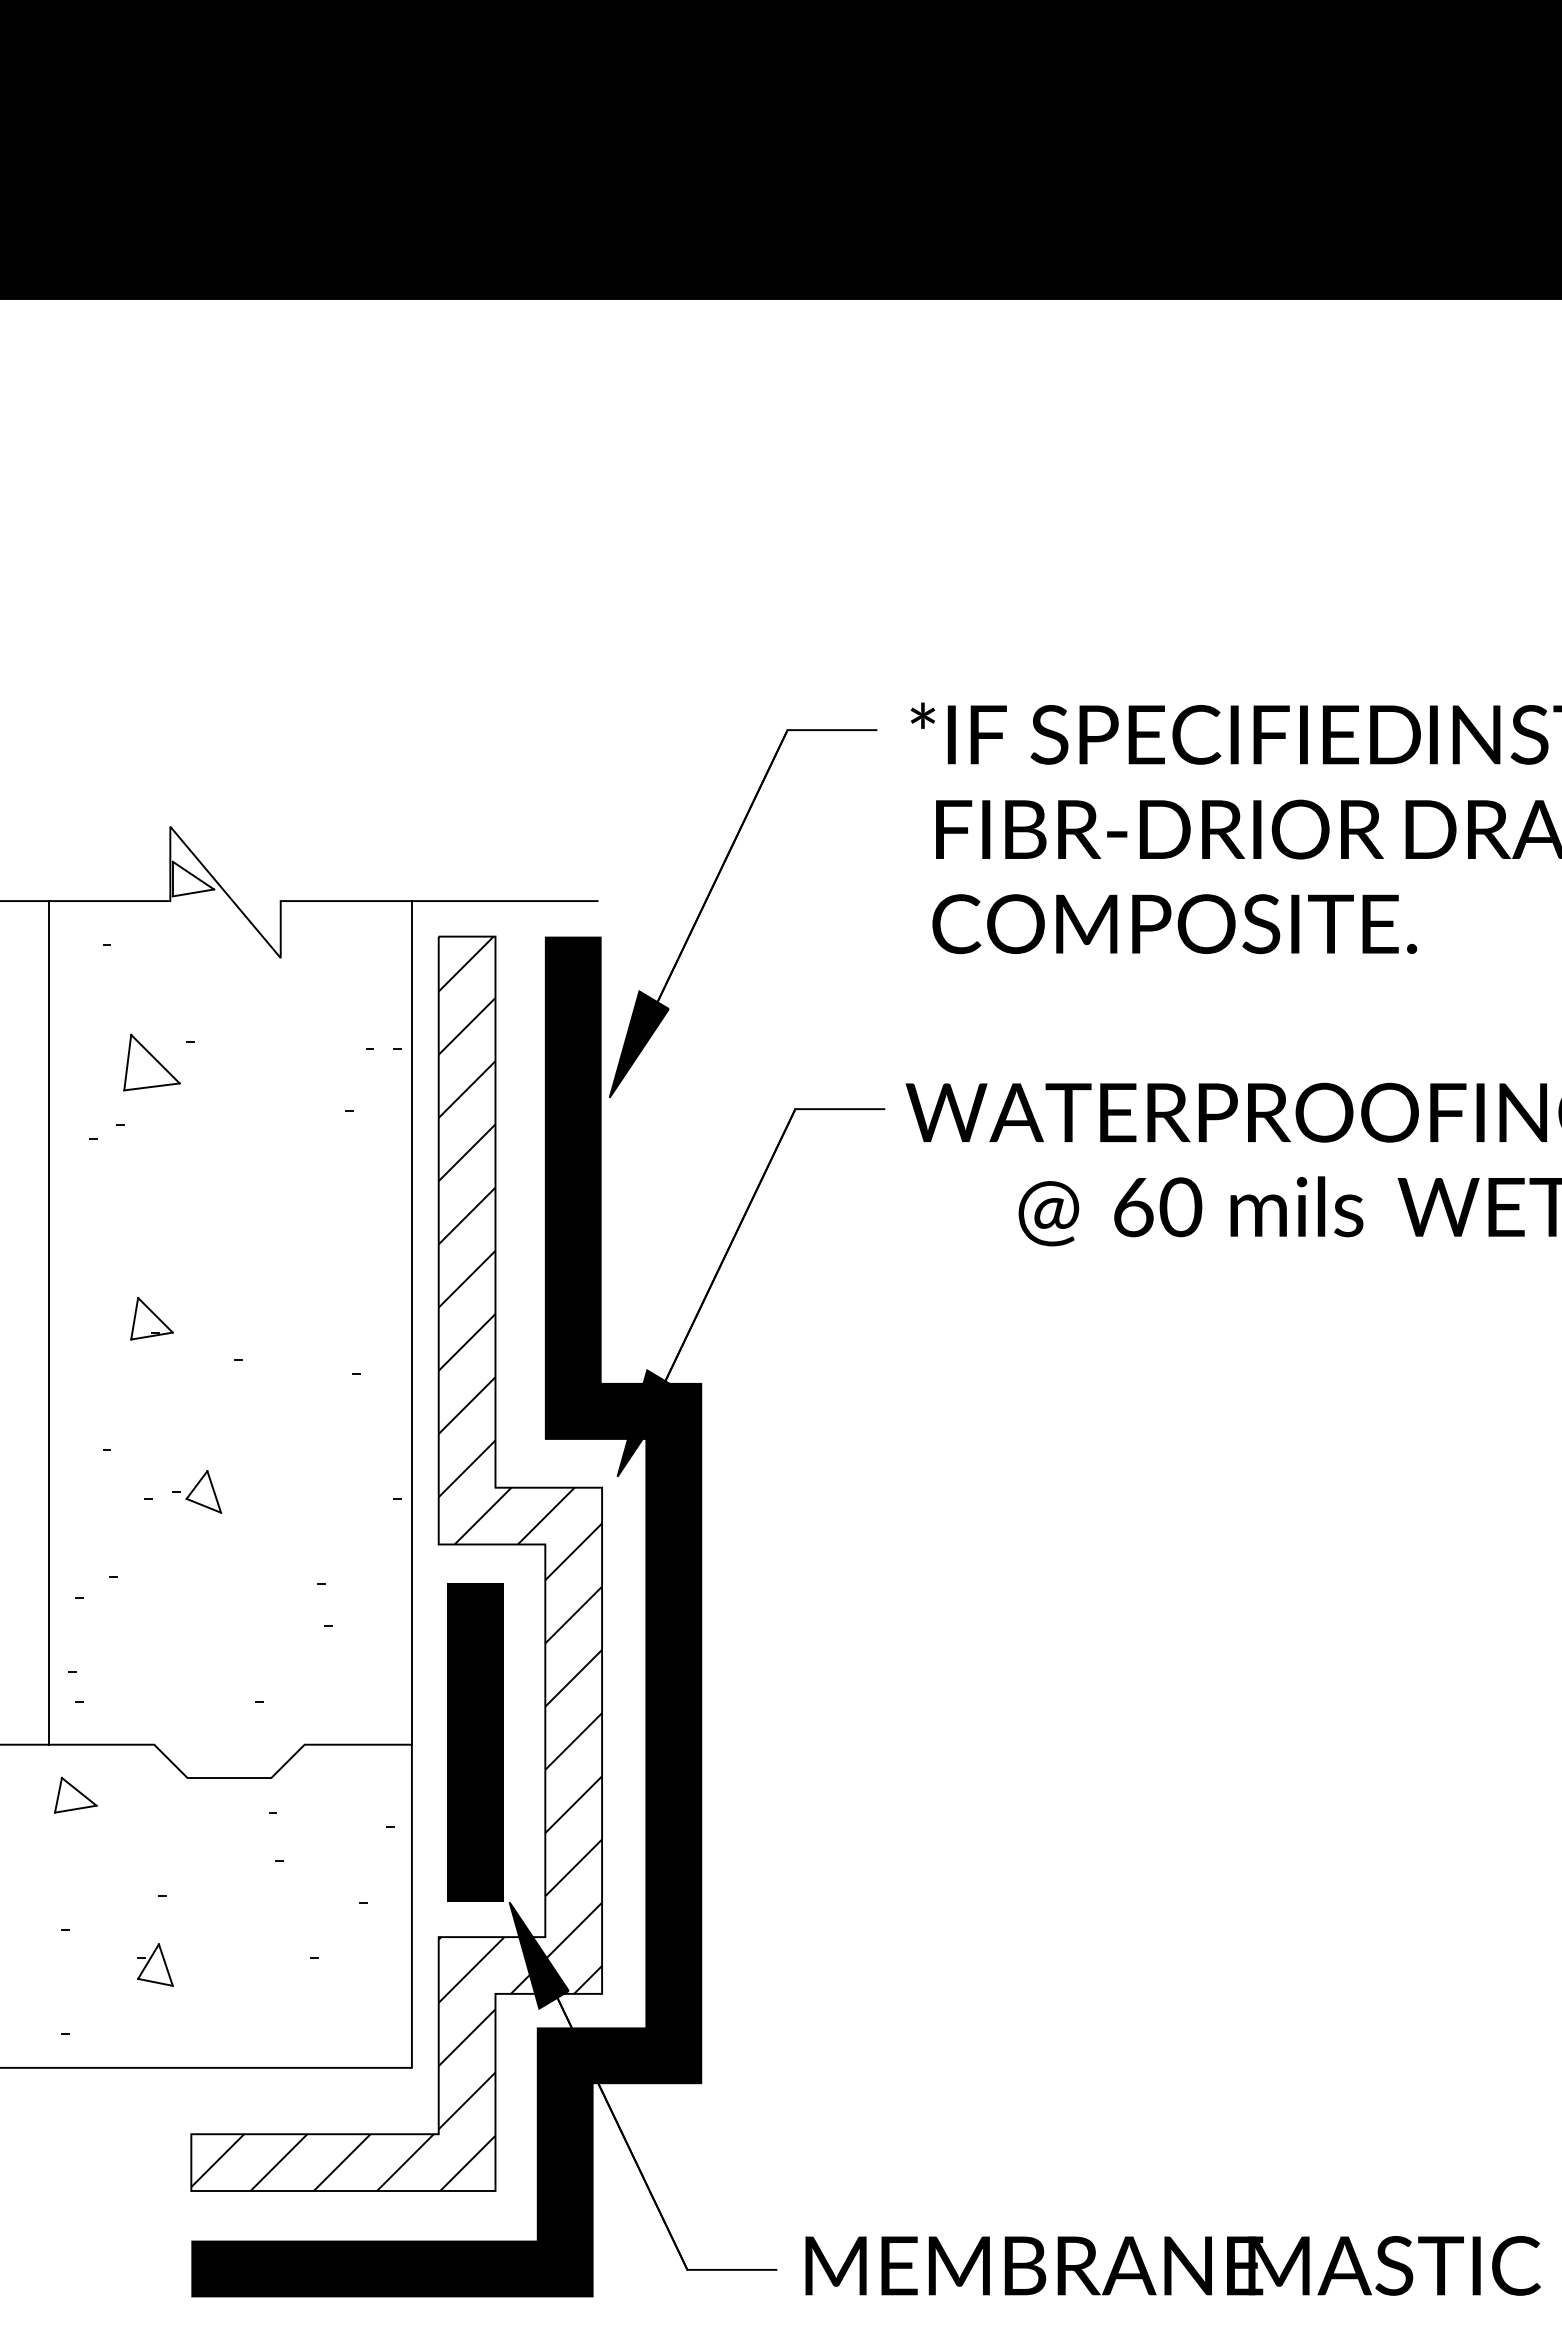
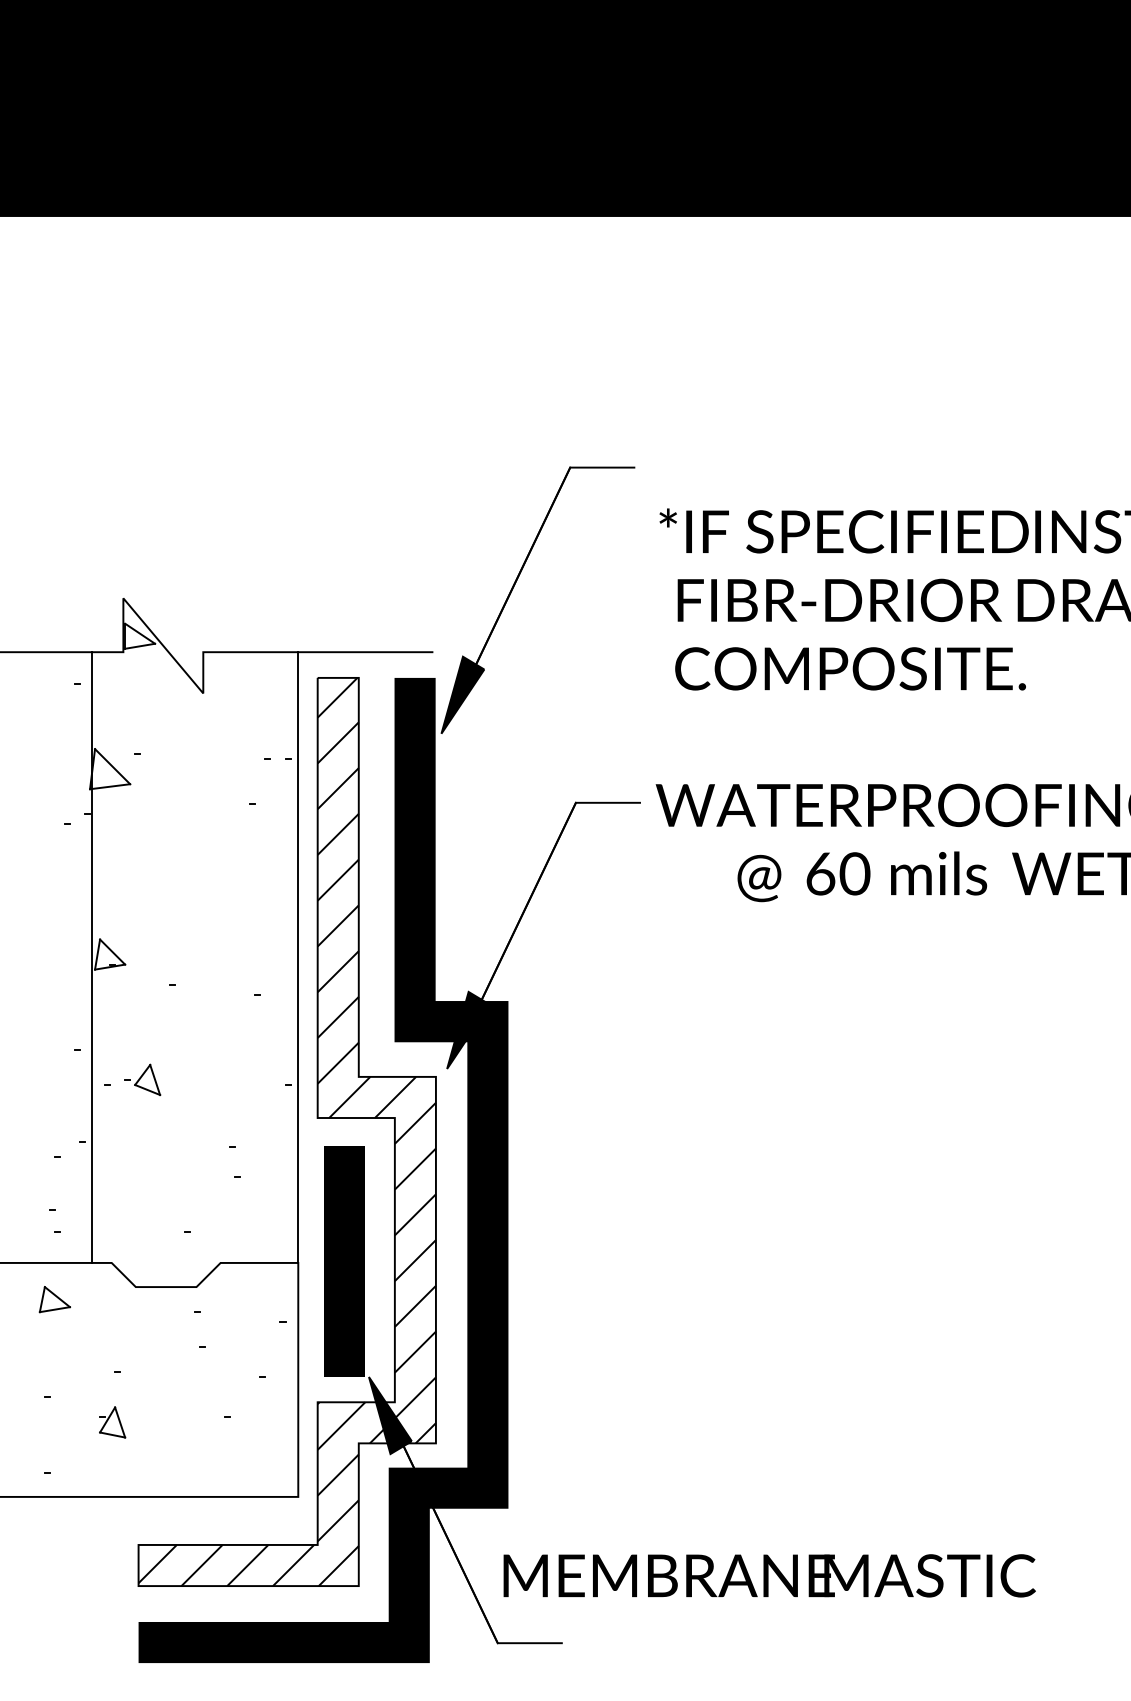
part: (709, 896) -> (513, 588), moved
line: (49, 1322) -> (92, 957), moved
text: (1172, 2265) -> (769, 1575), moved

